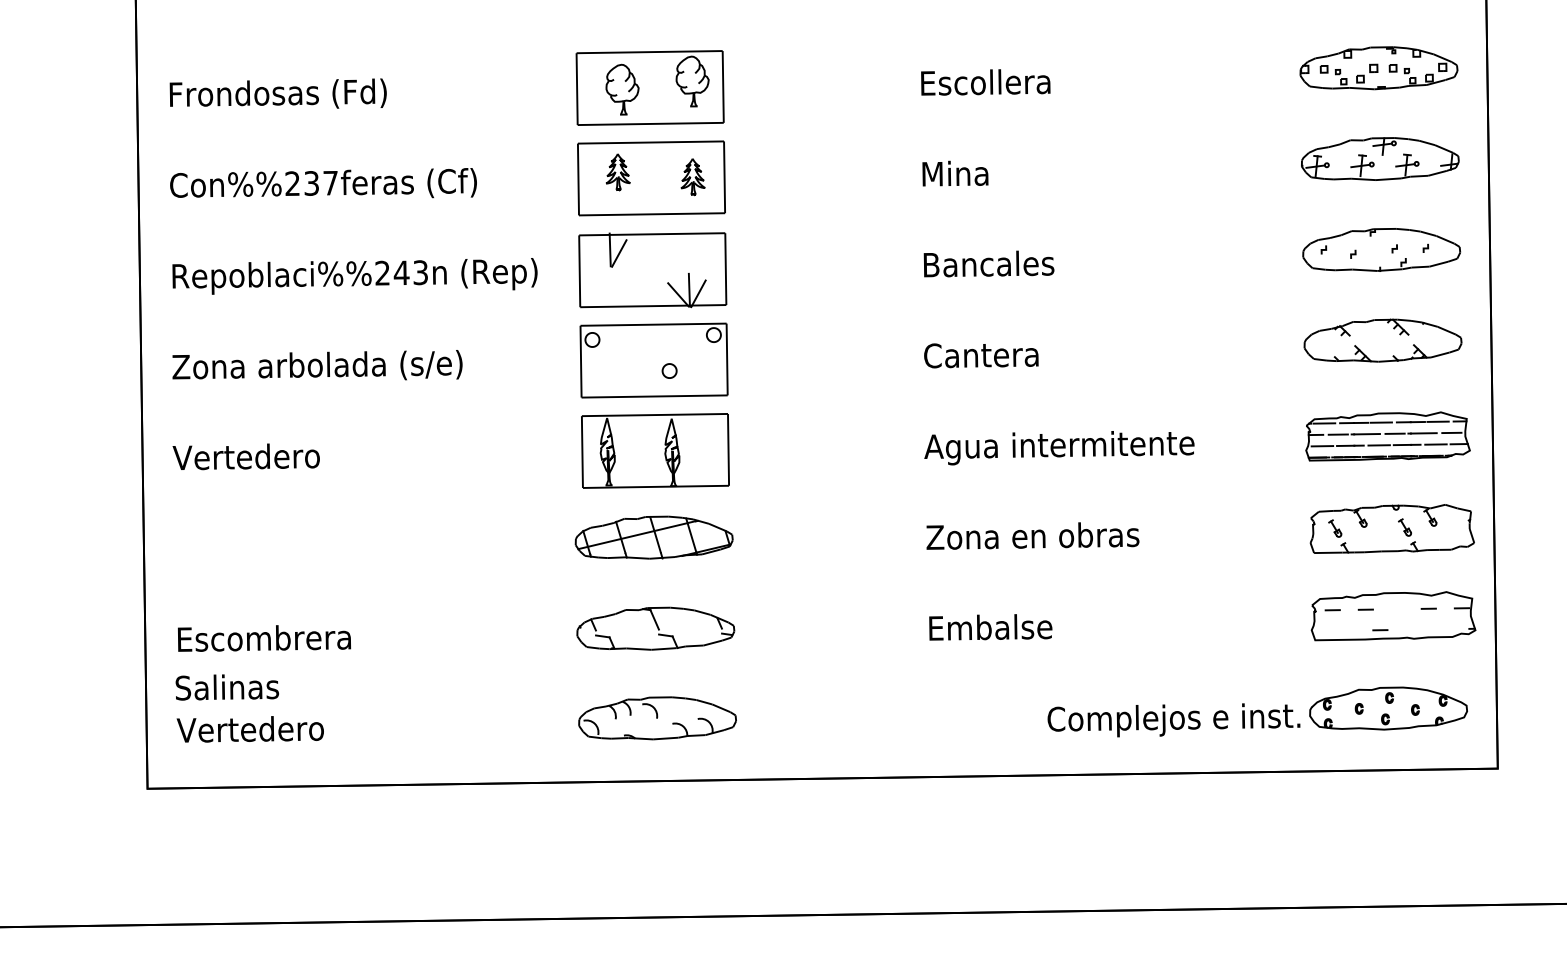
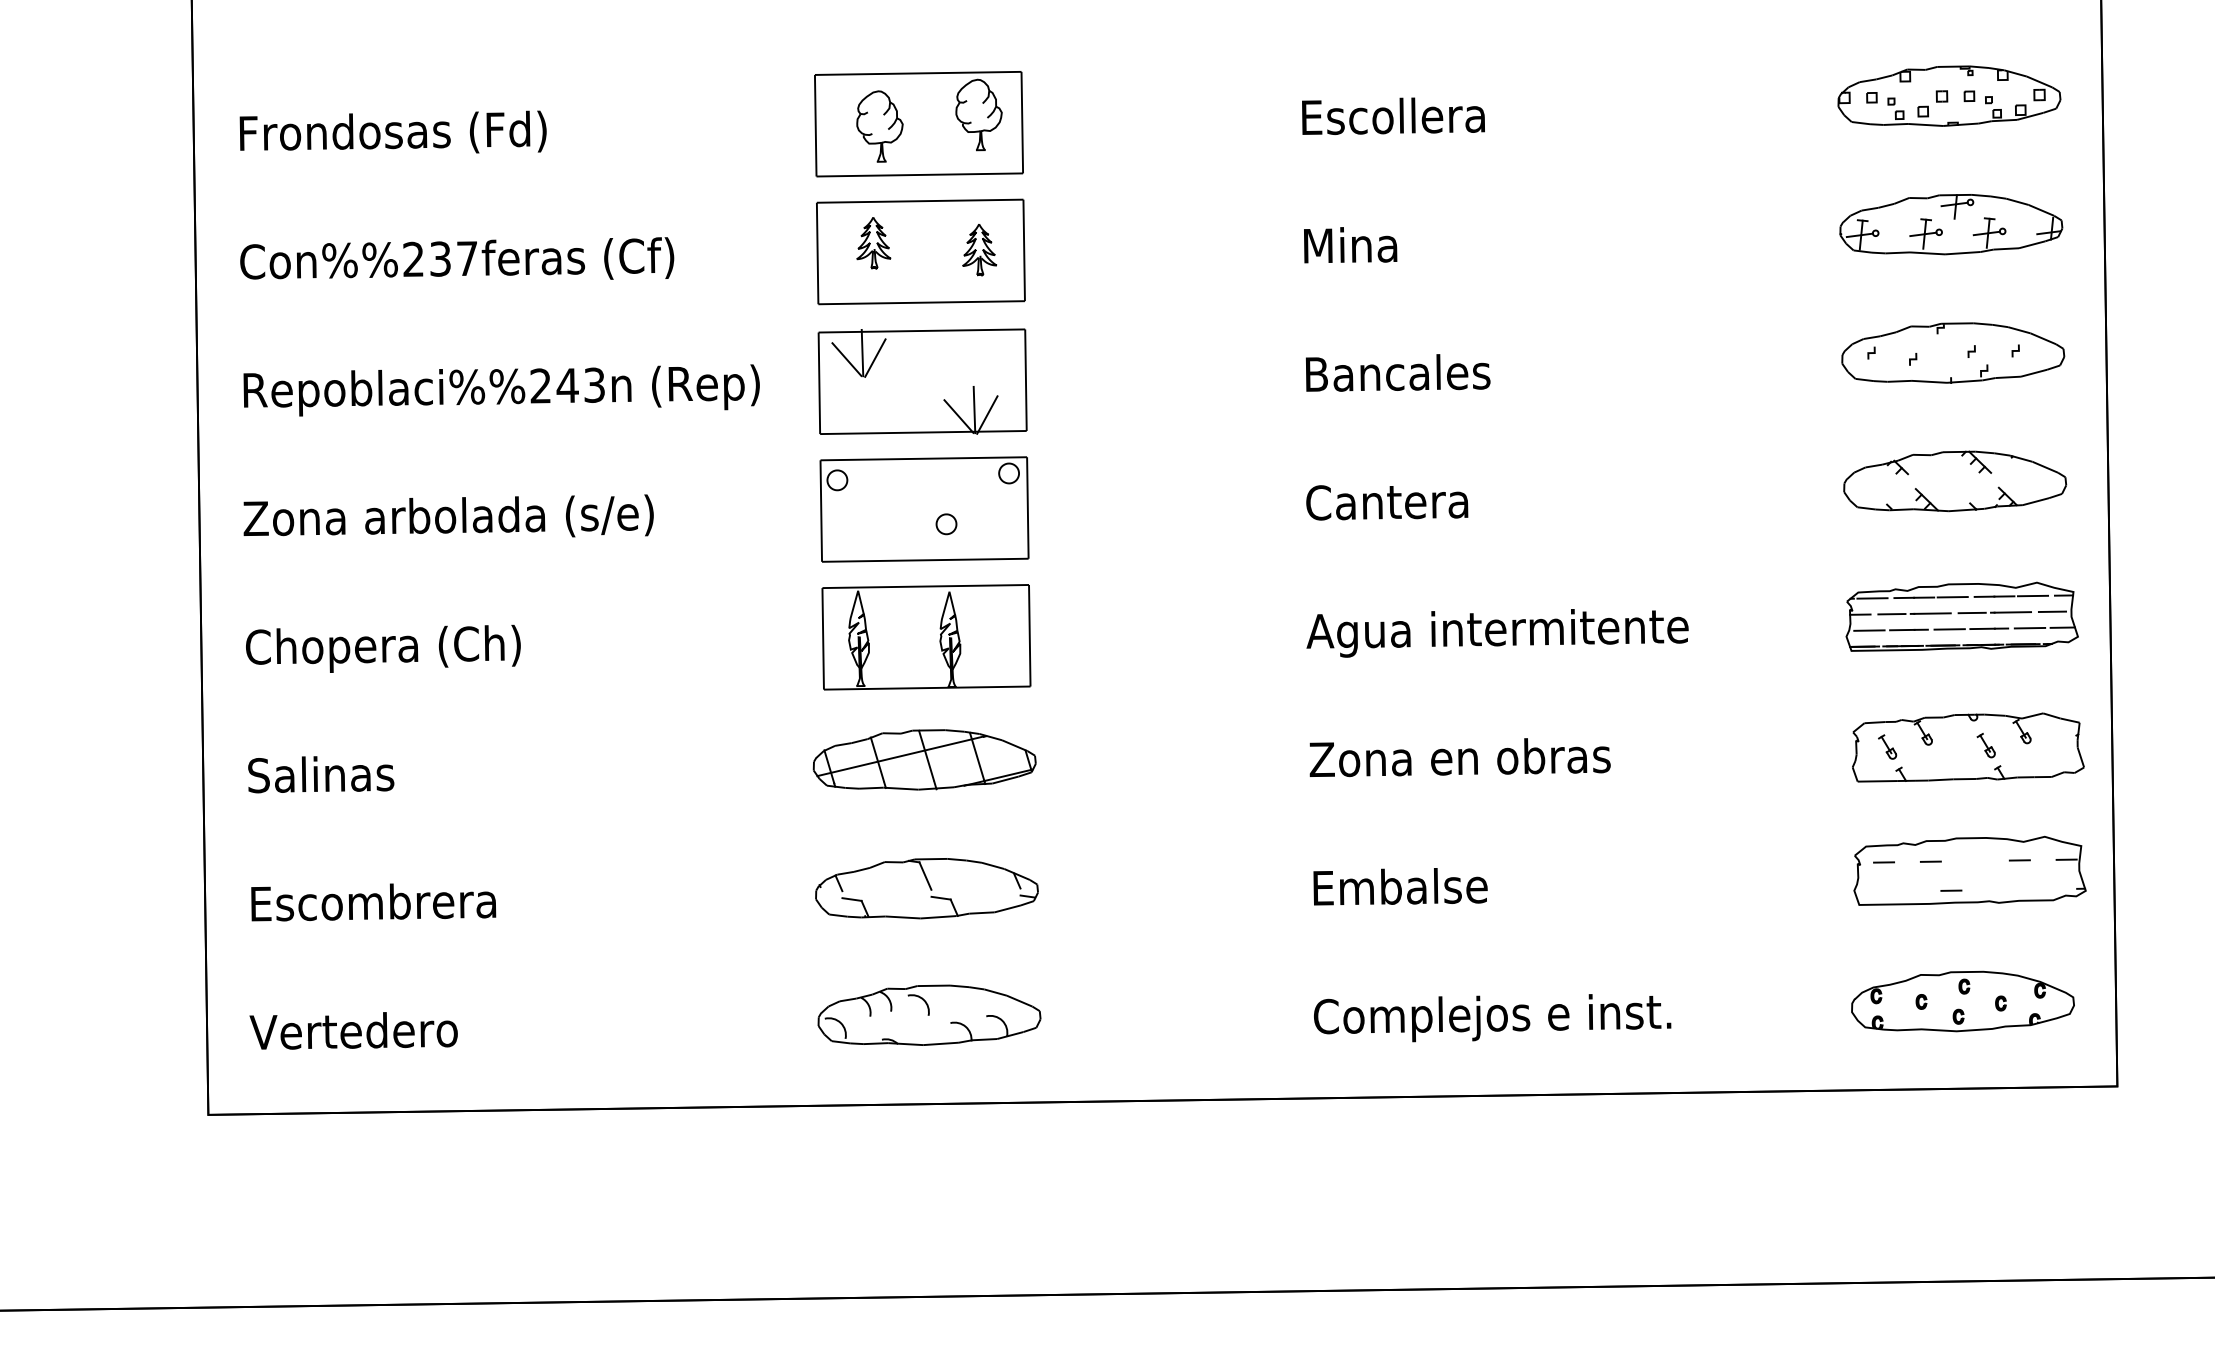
line: (598, 254) -> (846, 359), added
text: (270, 458) -> (381, 648), Vertedero -> Chopera (Ch)
text: (227, 687) -> (321, 774), moved
text: (1173, 720) -> (1492, 1018), moved

